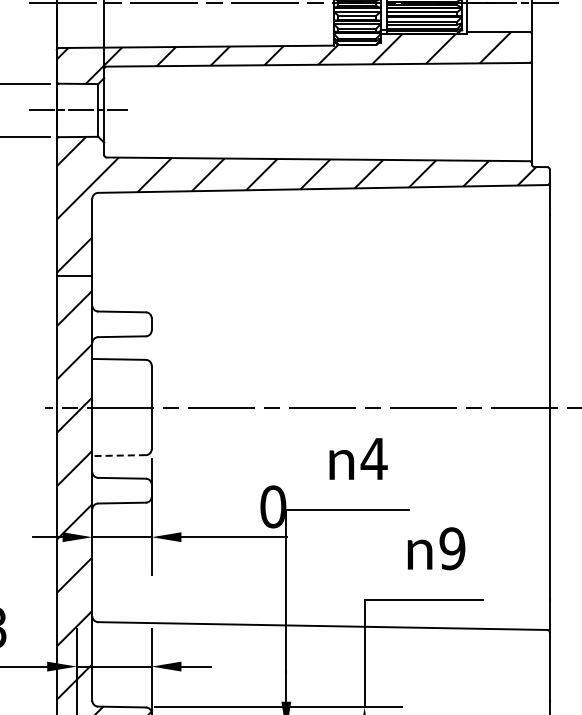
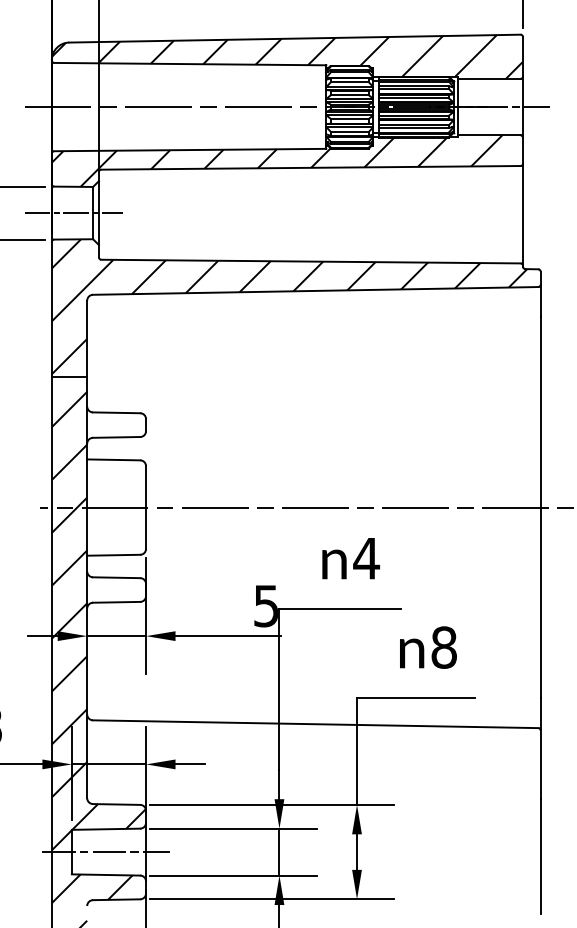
line: (118, 455) -> (113, 555), dashed -> solid
text: (273, 506) -> (266, 605), 0 -> 5
text: (451, 548) -> (443, 647), 9 -> 8

